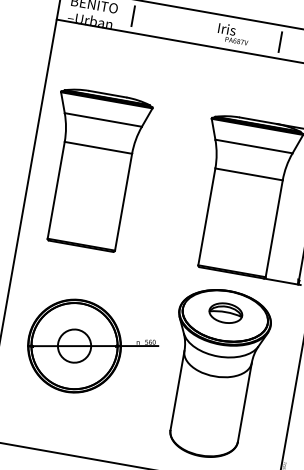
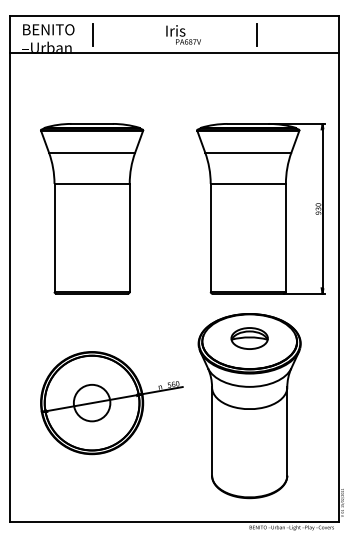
text: (233, 33) -> (183, 34), moved
part: (94, 170) -> (92, 208), moved

